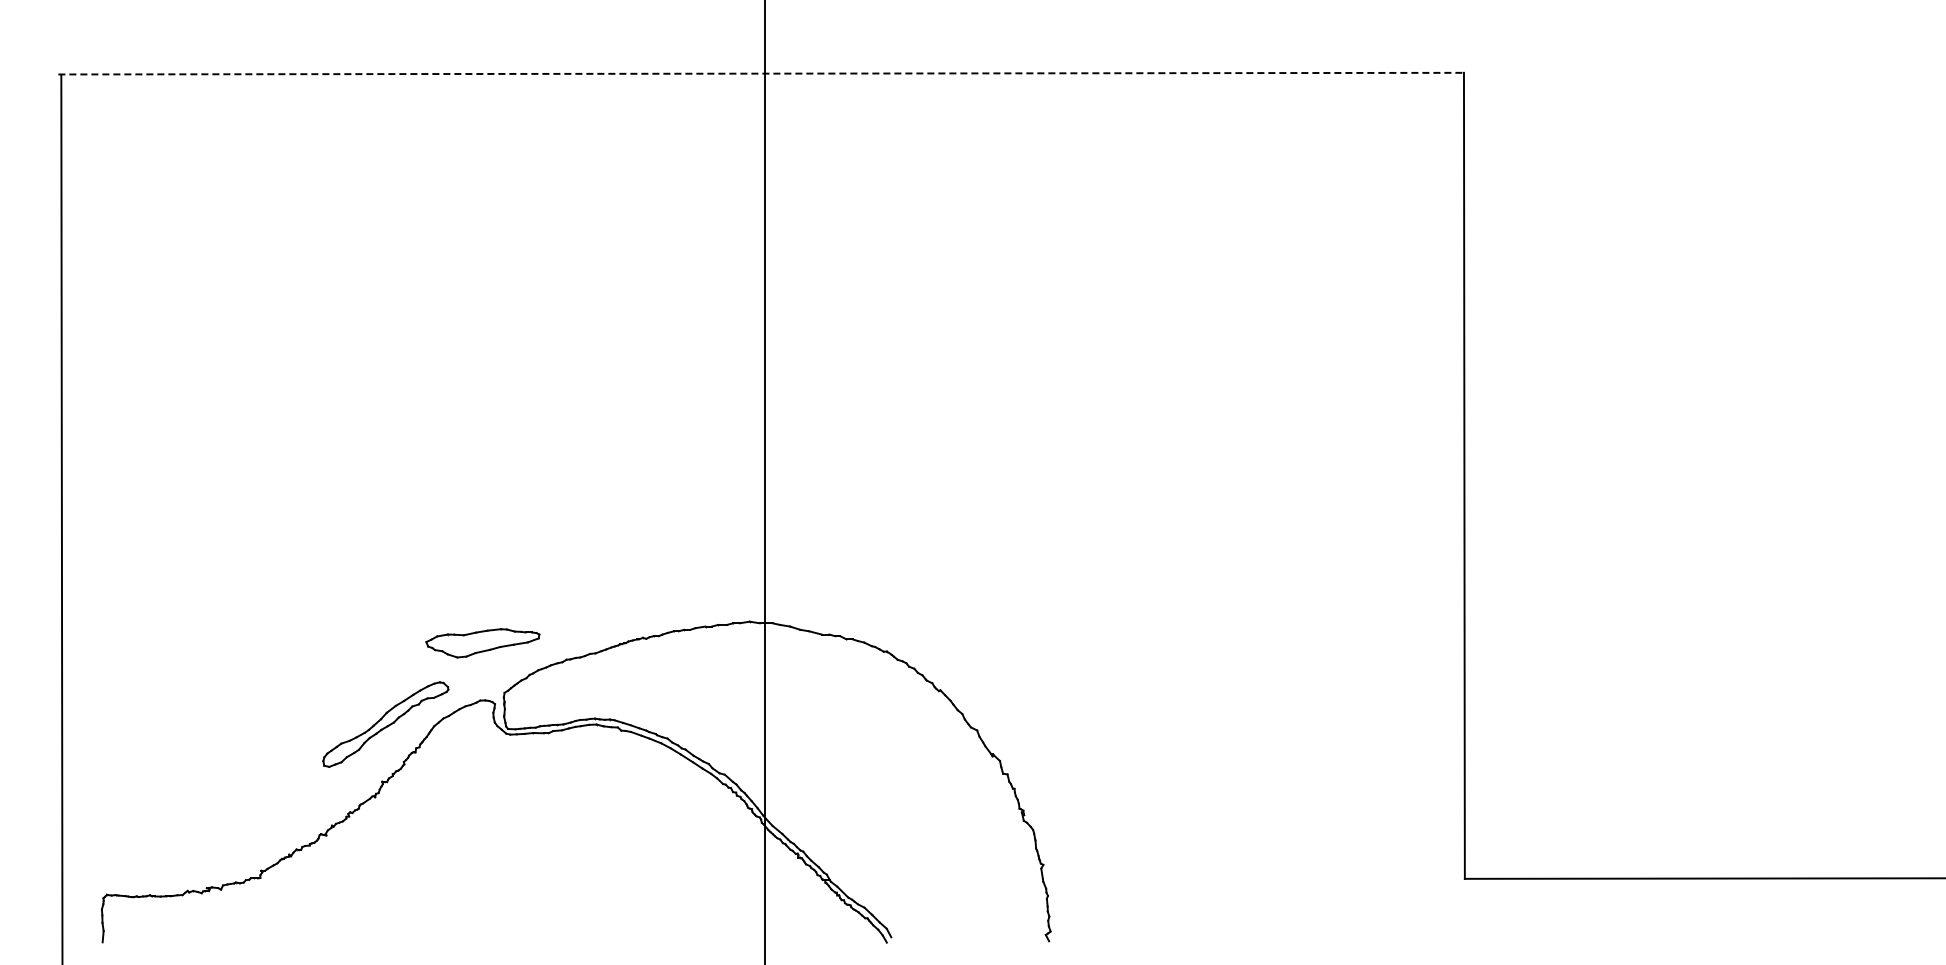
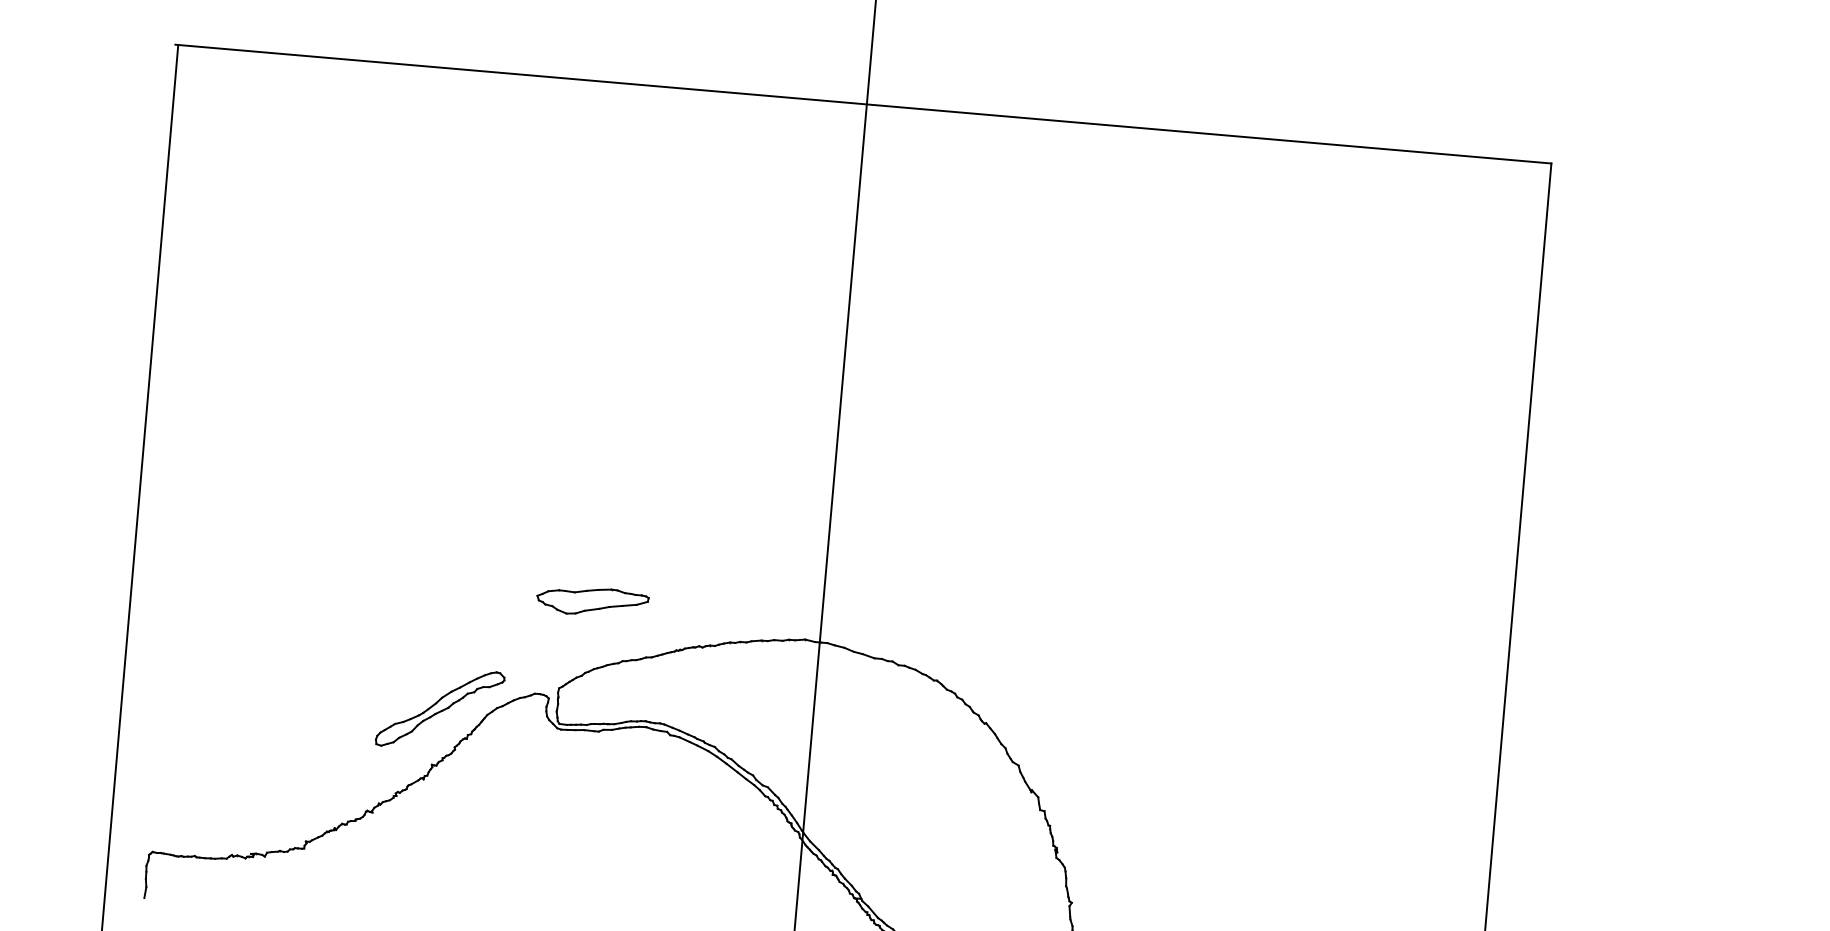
line: (761, 73) -> (863, 103), dashed -> solid
part: (482, 643) -> (592, 602), moved

